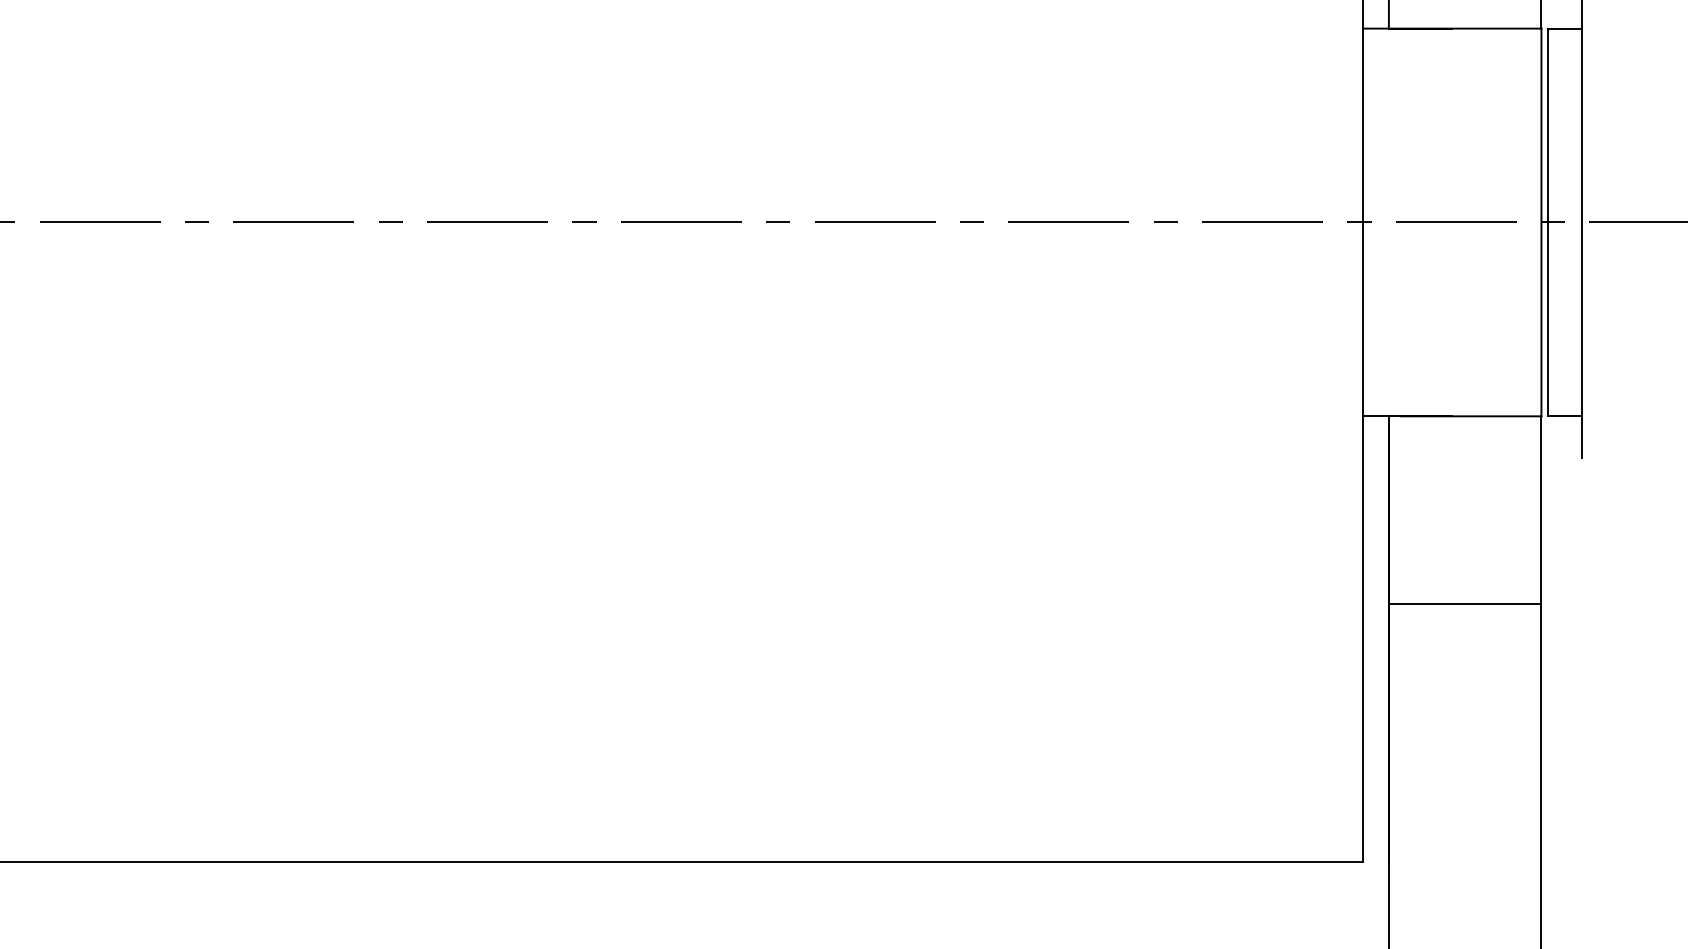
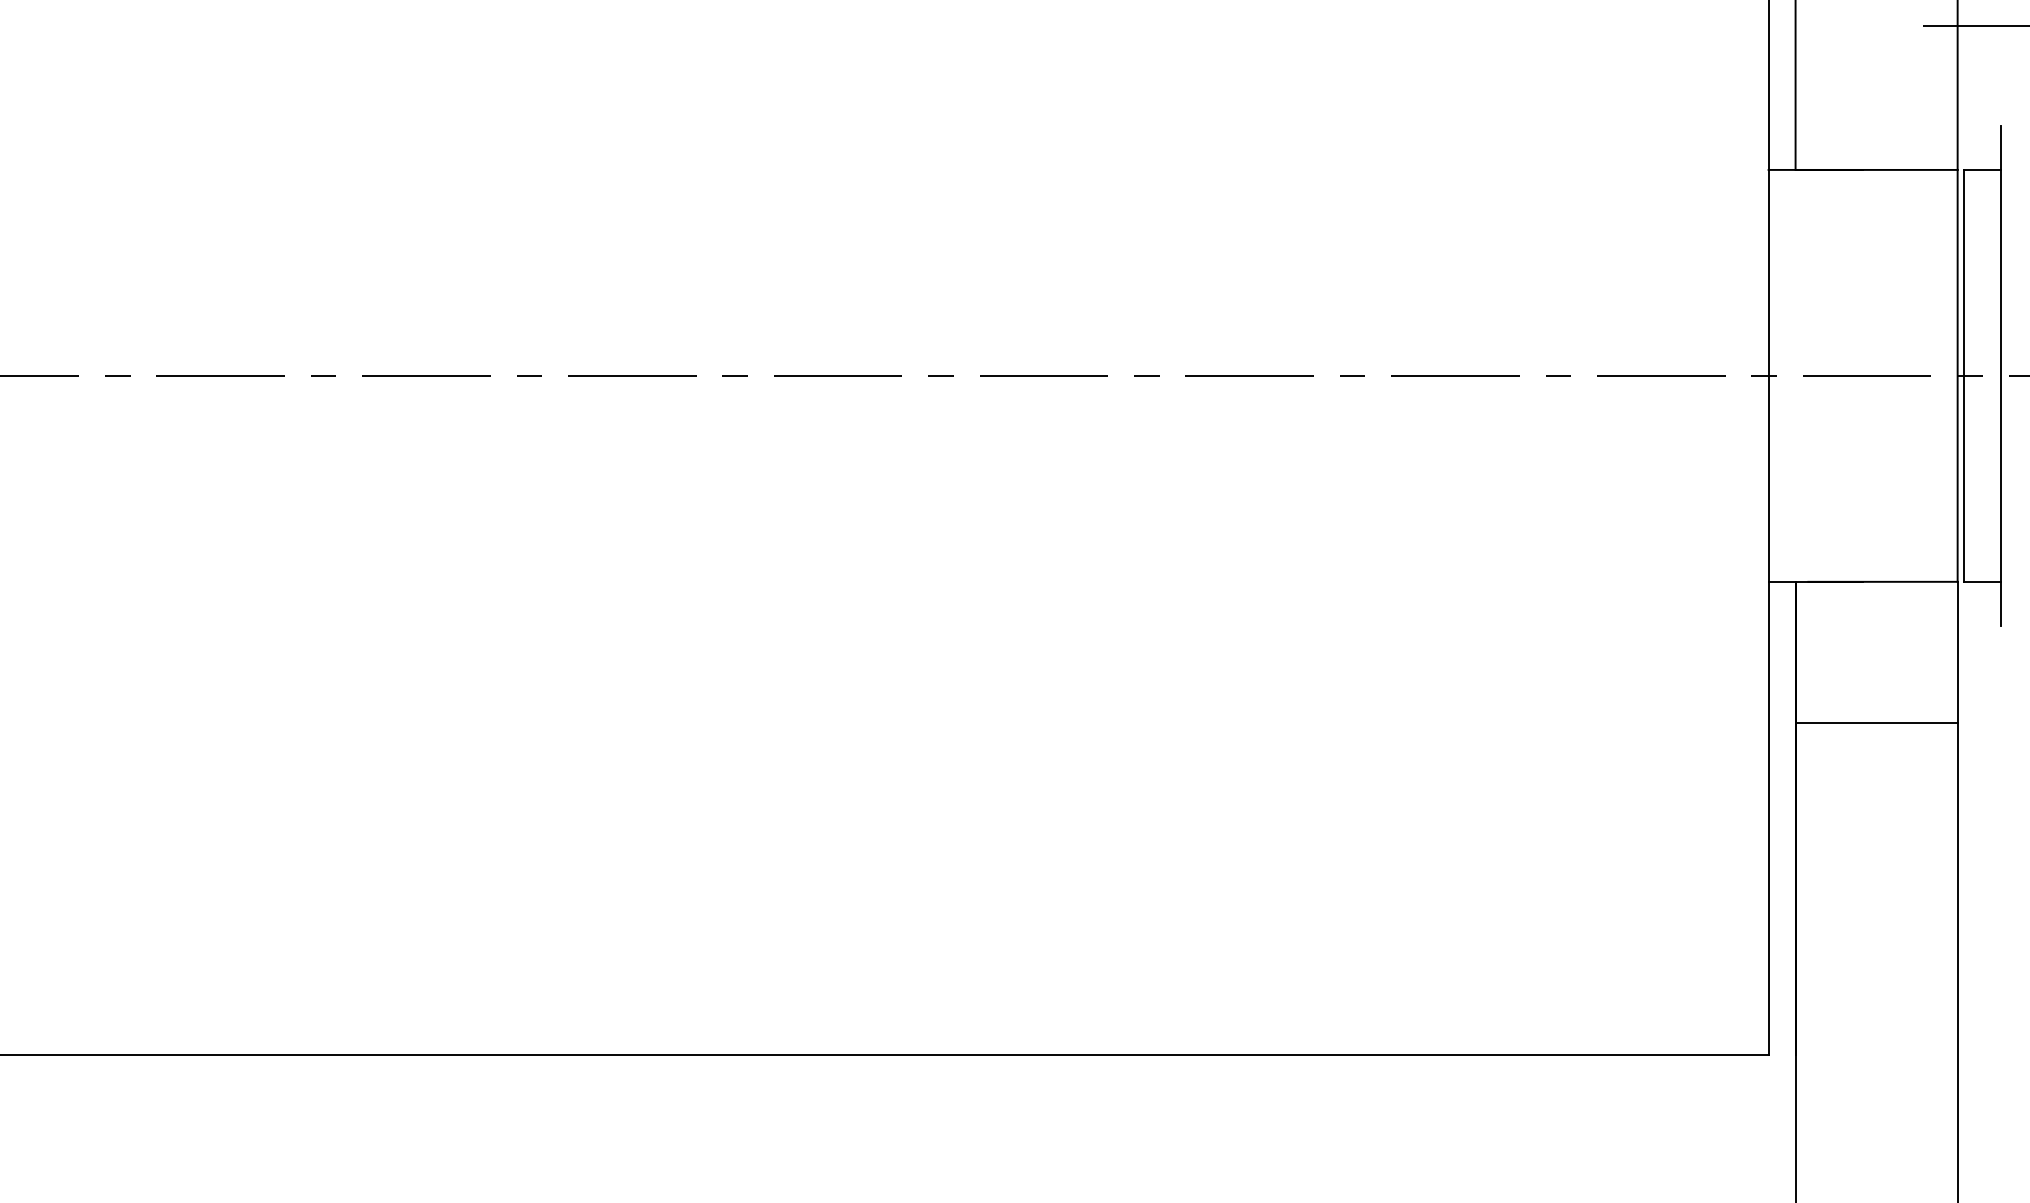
line: (1465, 604) -> (1876, 723), moved

